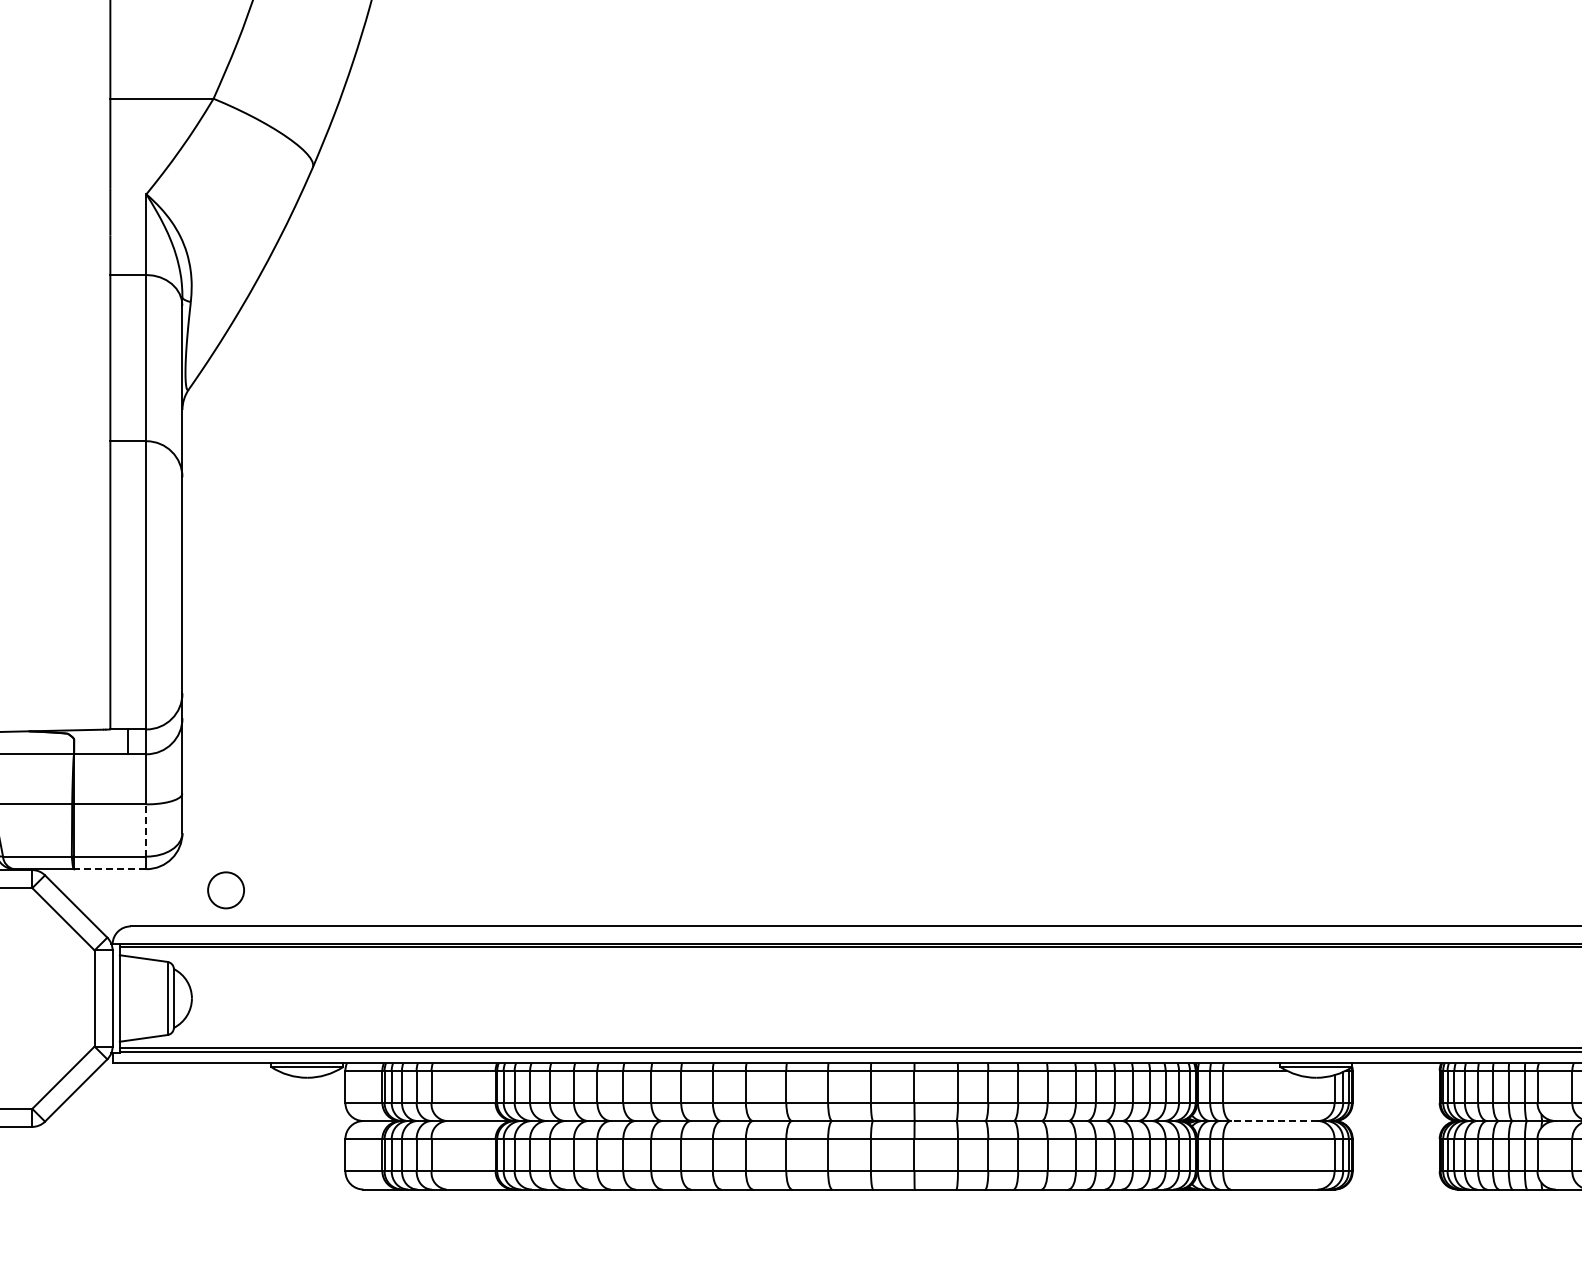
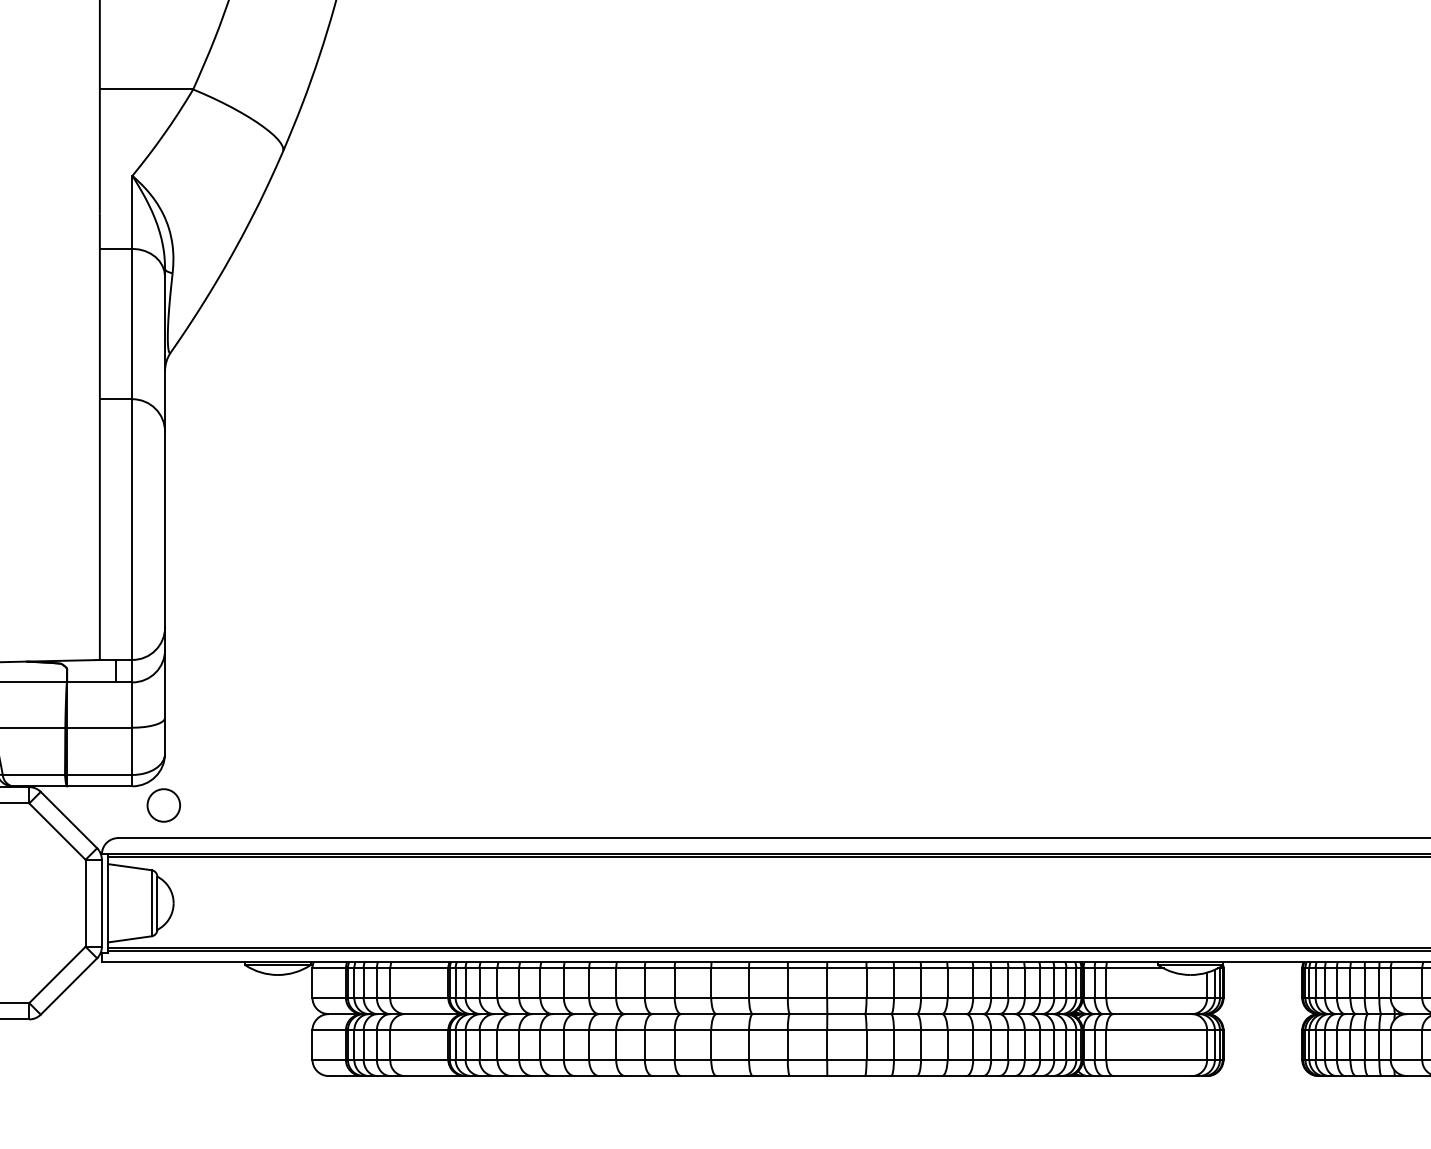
line: (146, 830) -> (132, 751), dashed -> solid
line: (109, 869) -> (99, 786), dashed -> solid
circle: (225, 890) -> (163, 805), moved
line: (1273, 1121) -> (1151, 1014), dashed -> solid

